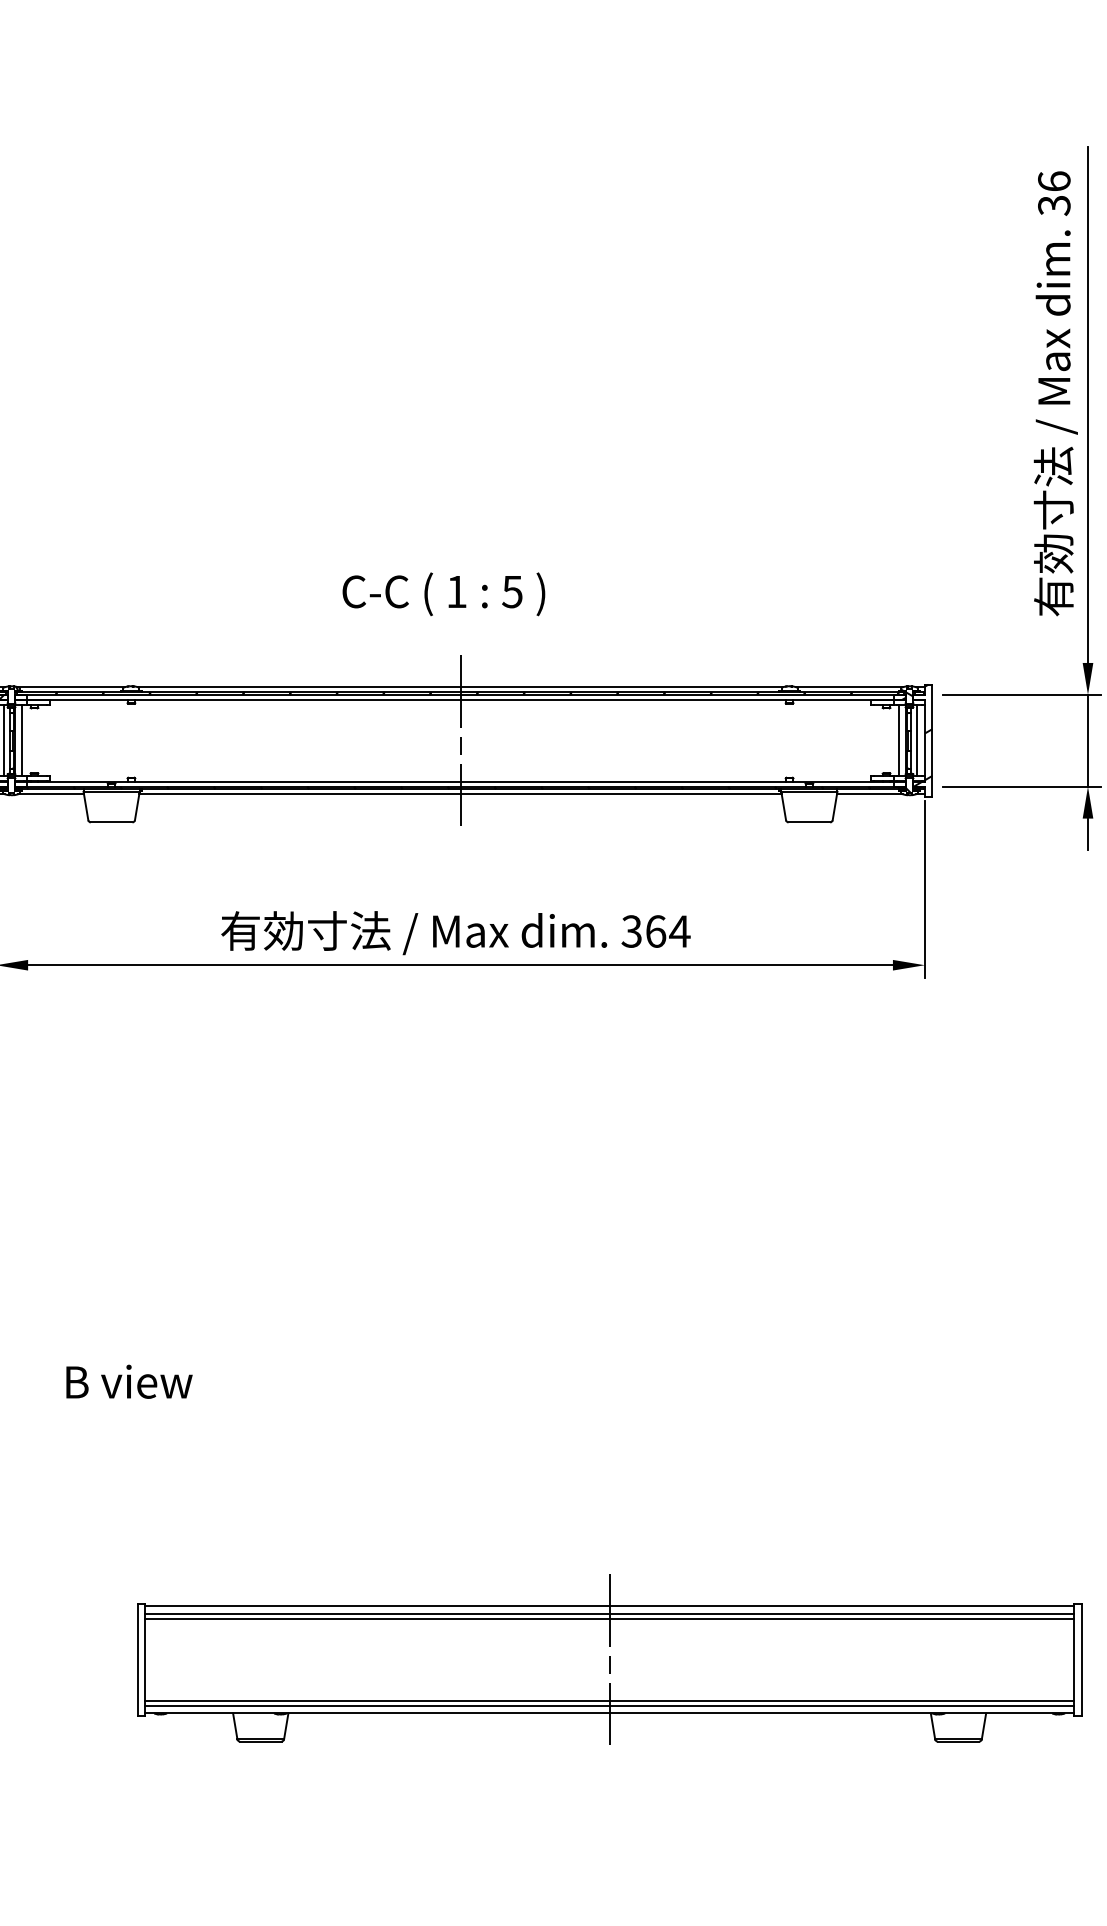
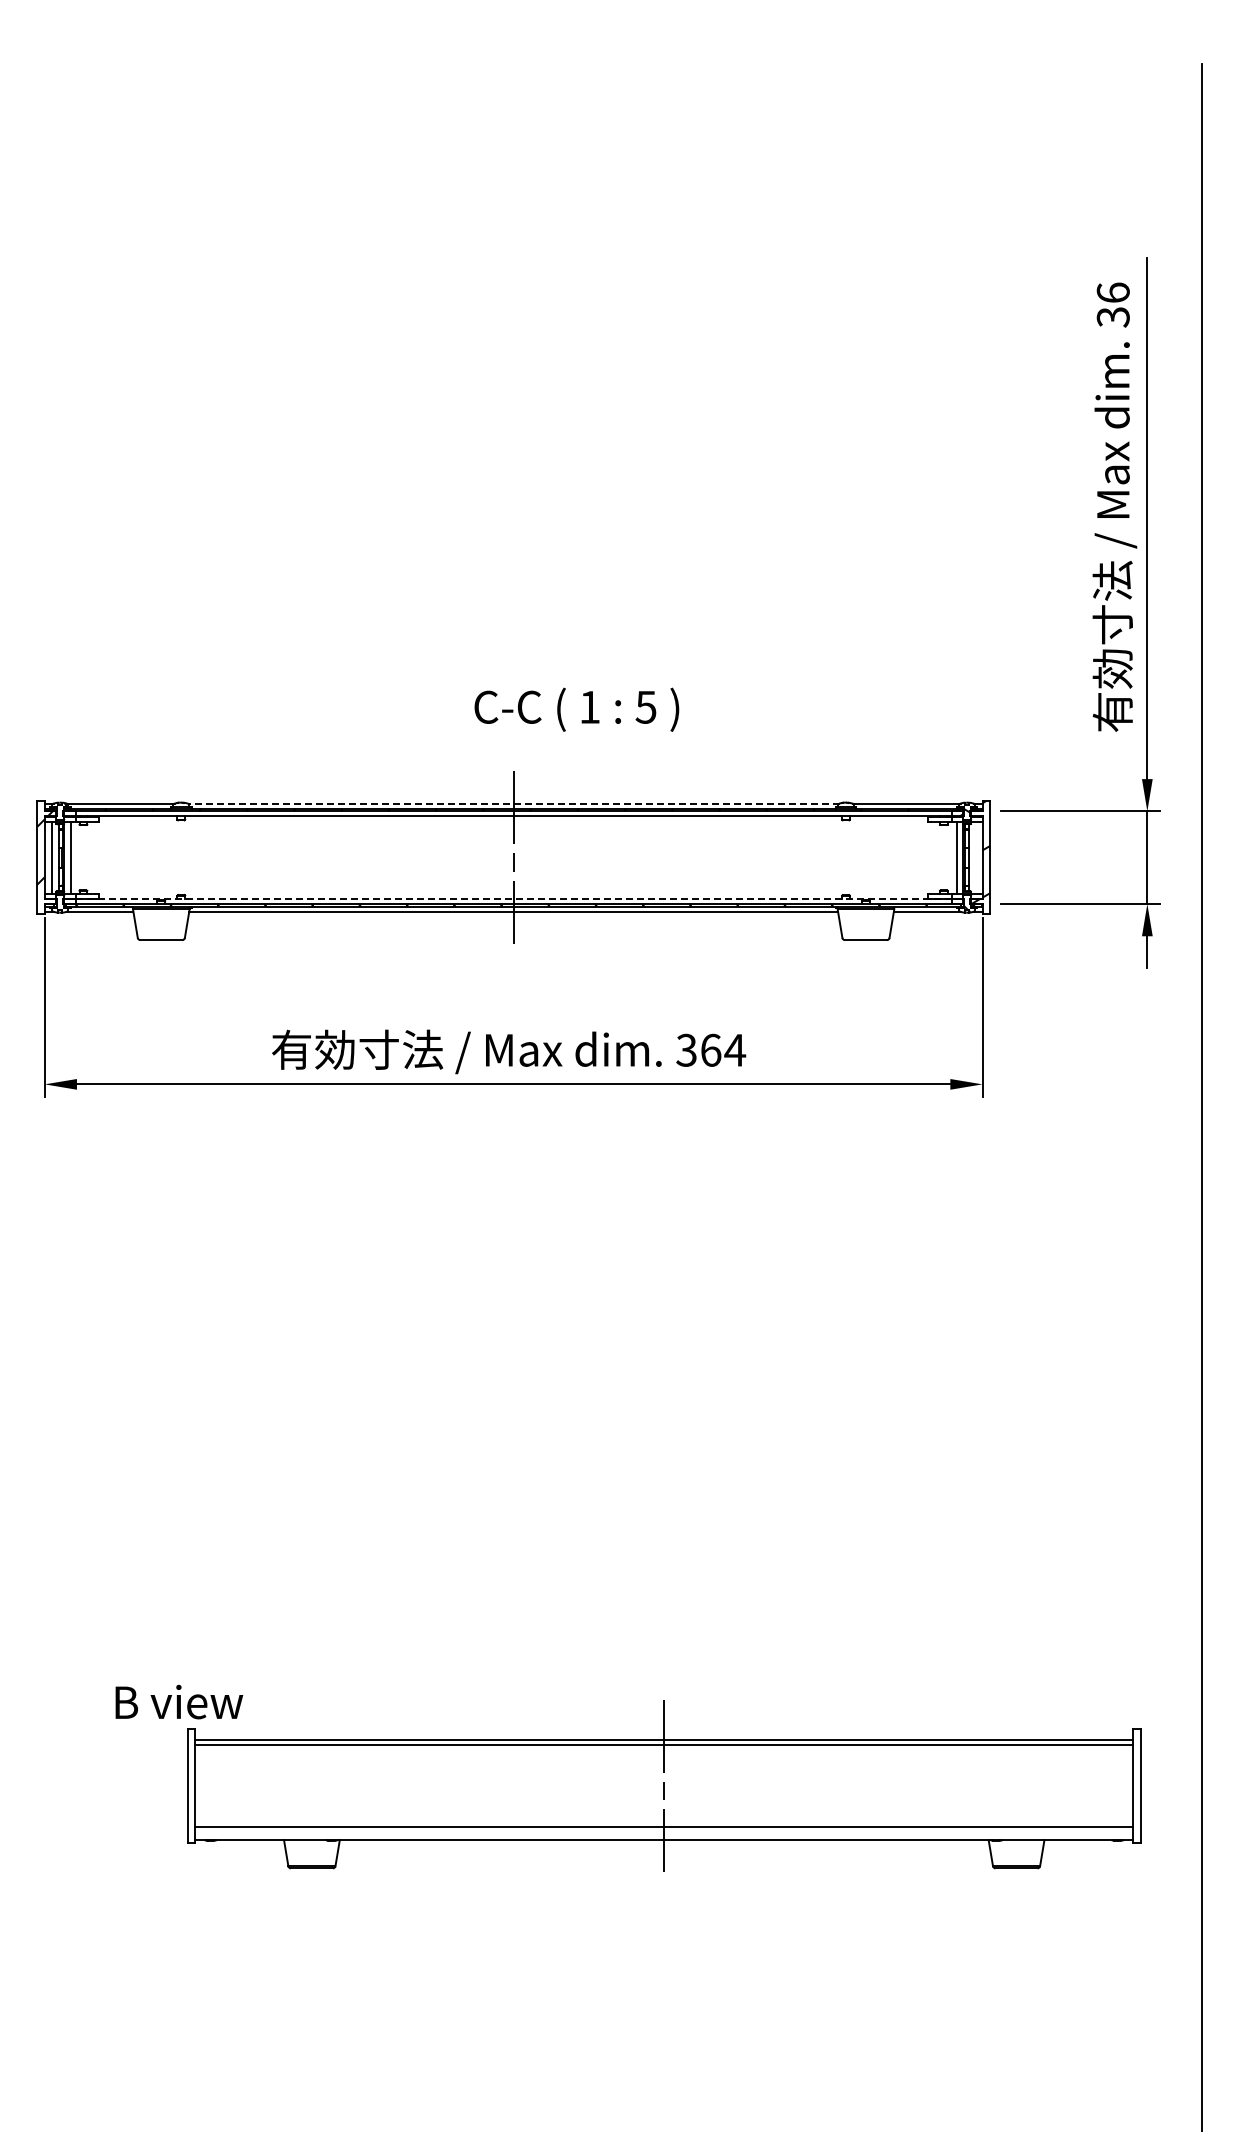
text: (443, 594) -> (576, 709), moved
line: (460, 687) -> (513, 803), solid -> dashed
line: (916, 740) -> (974, 857), removed
line: (460, 781) -> (513, 898), solid -> dashed
text: (129, 1381) -> (179, 1701), moved
line: (609, 1606) -> (664, 1731), removed
line: (609, 1706) -> (664, 1832), removed

